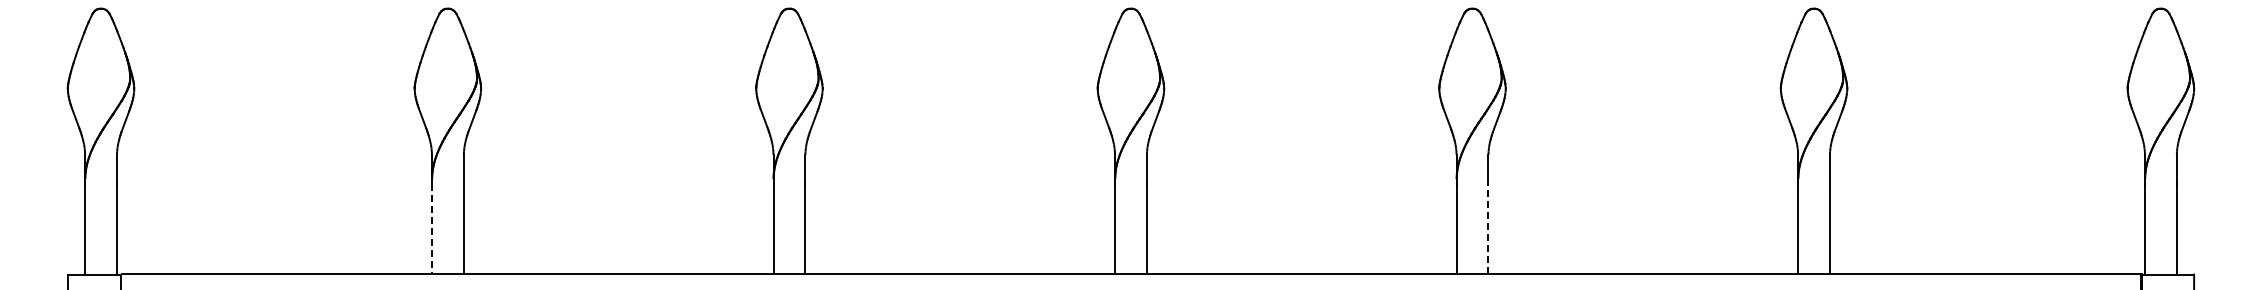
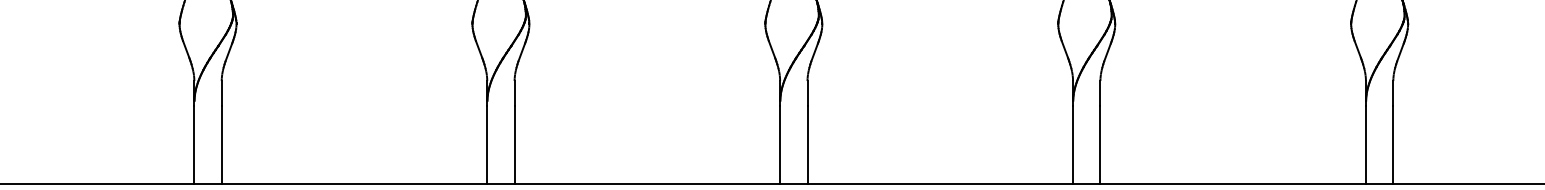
line: (1488, 228) -> (1100, 144), dashed -> solid
line: (431, 229) -> (193, 144), dashed -> solid

